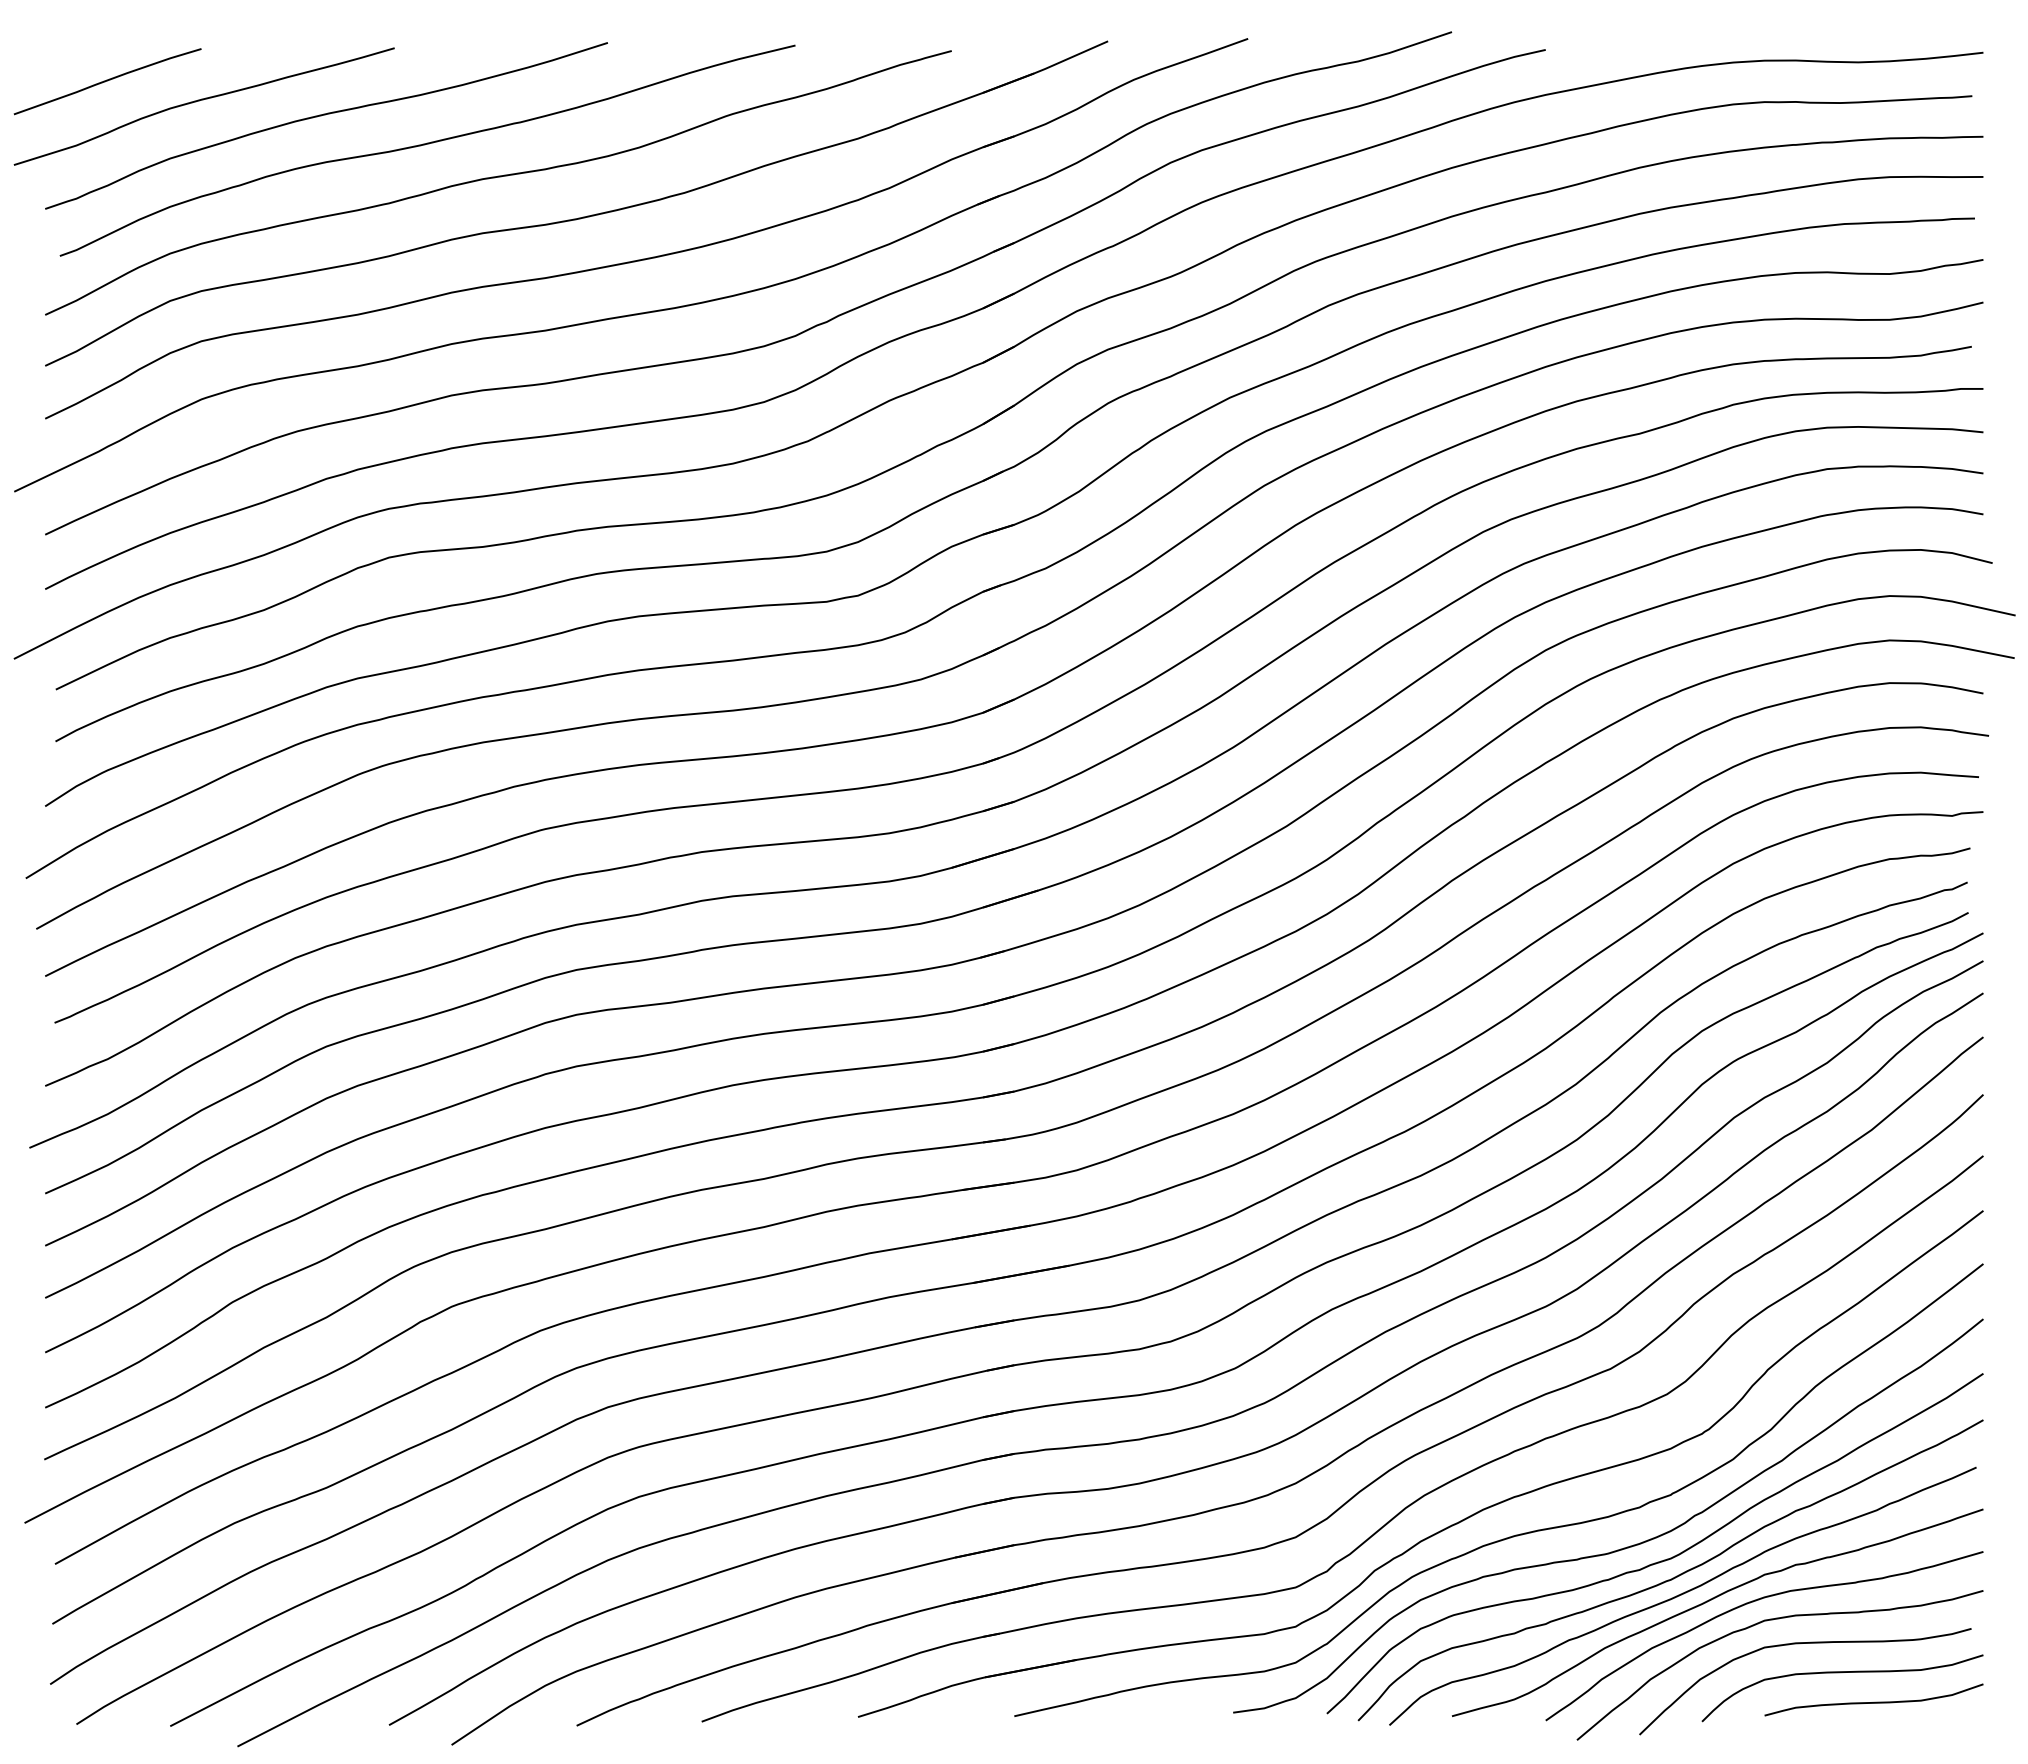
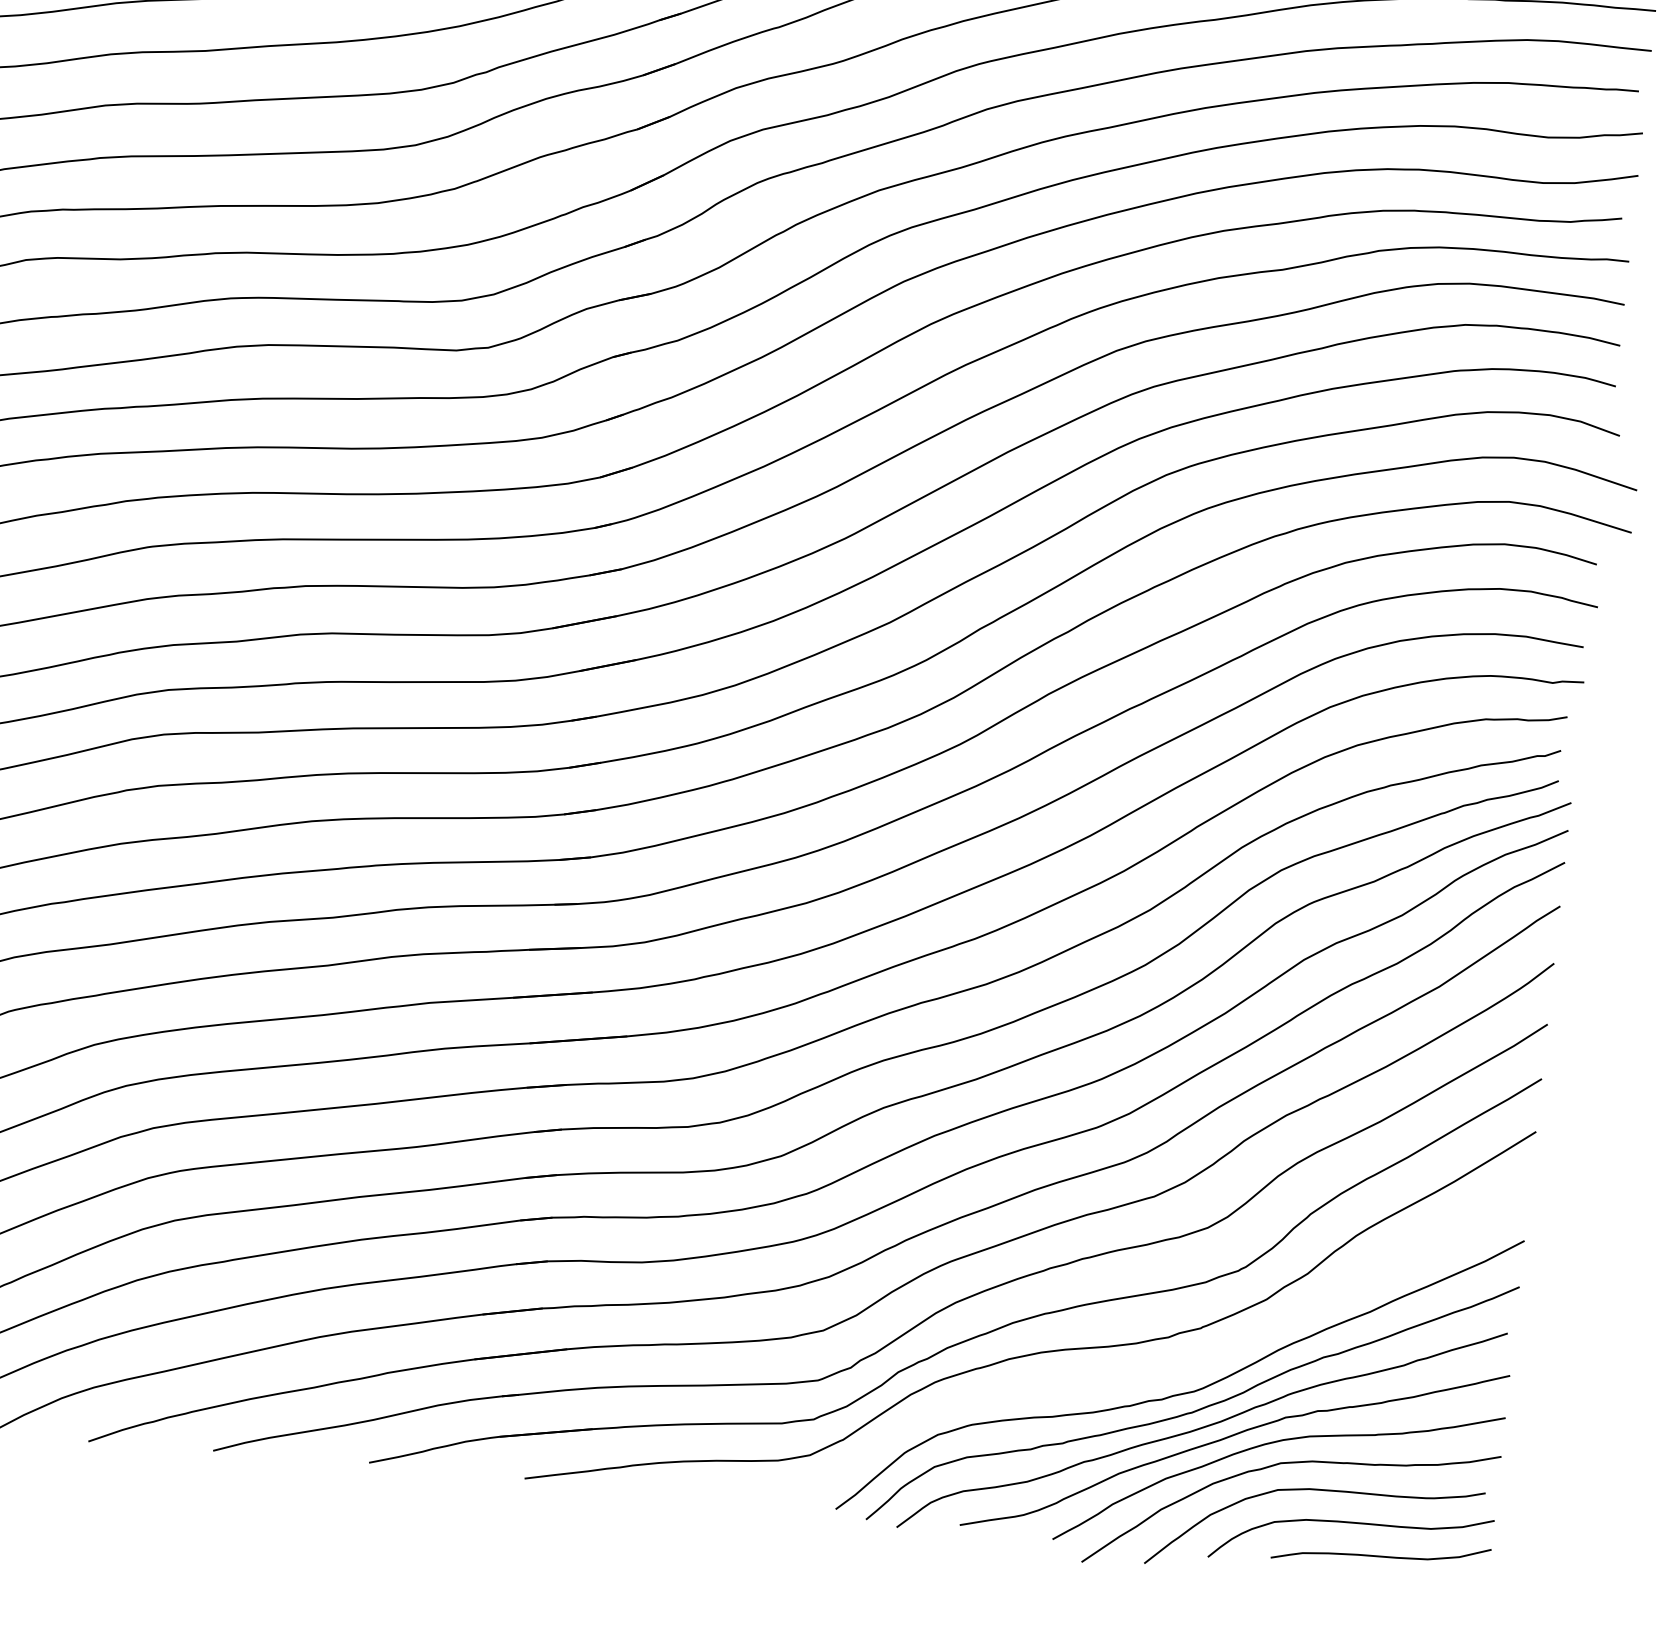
curve: (1620, 1548) -> (1145, 1376), removed

